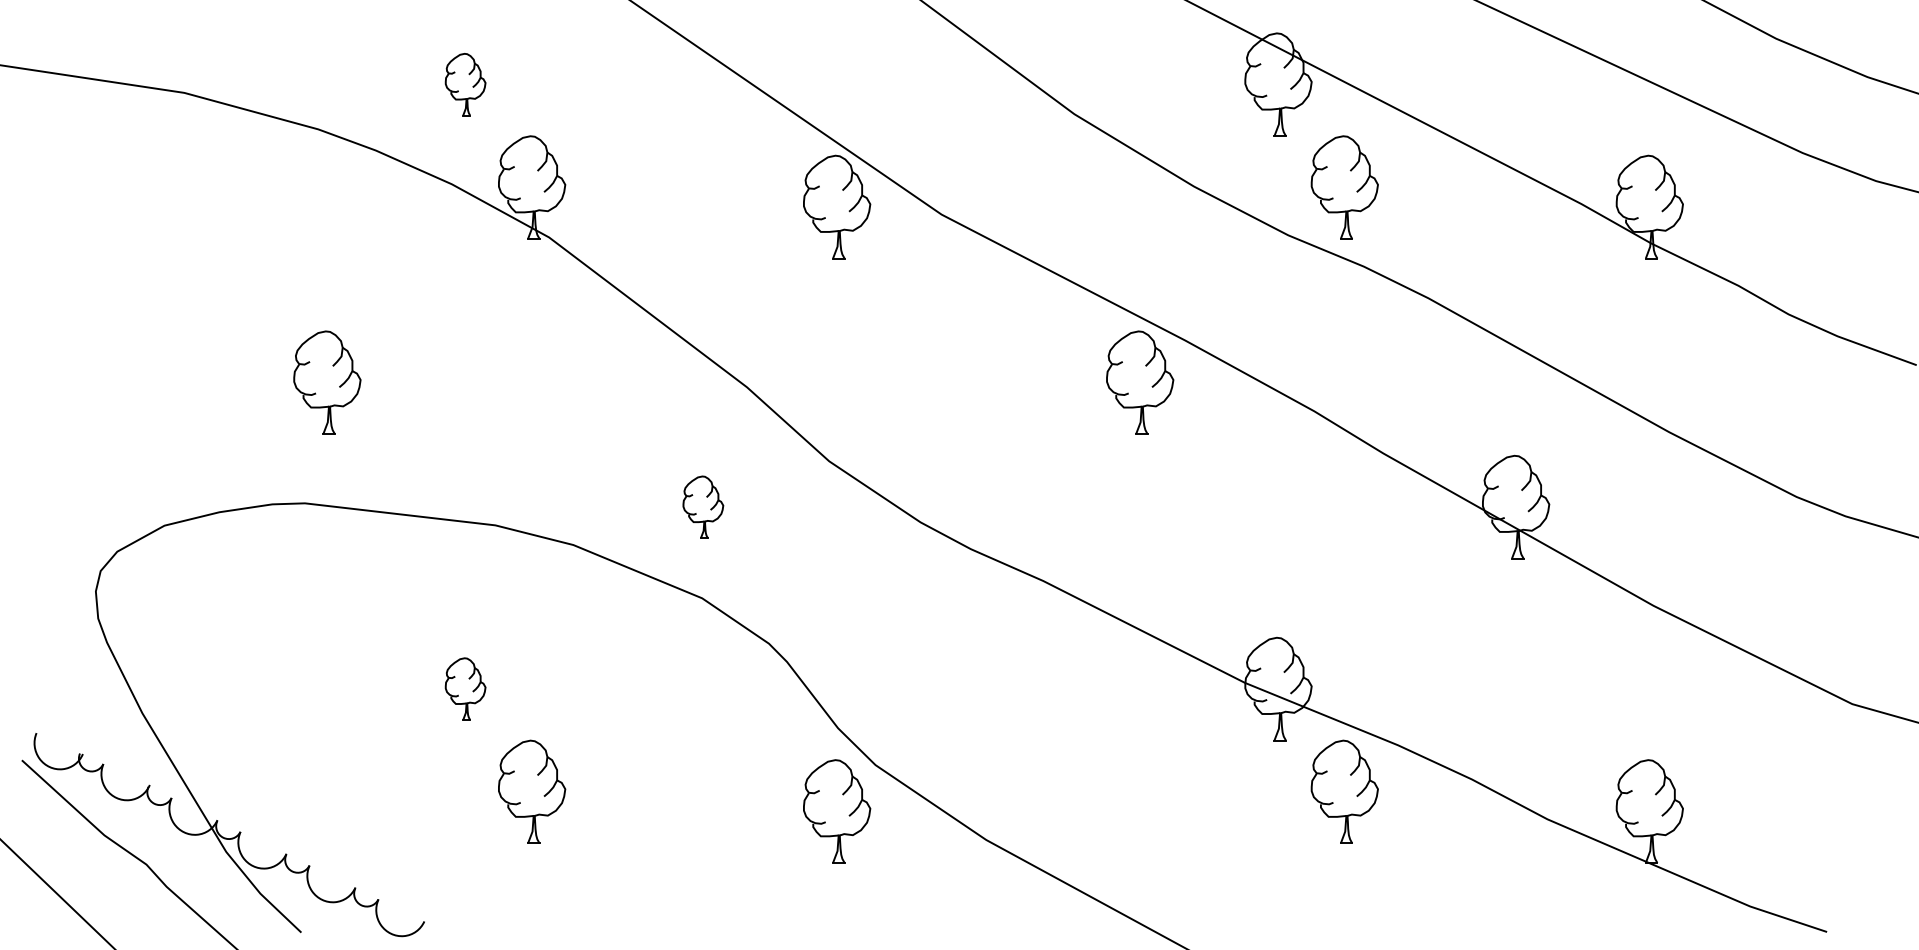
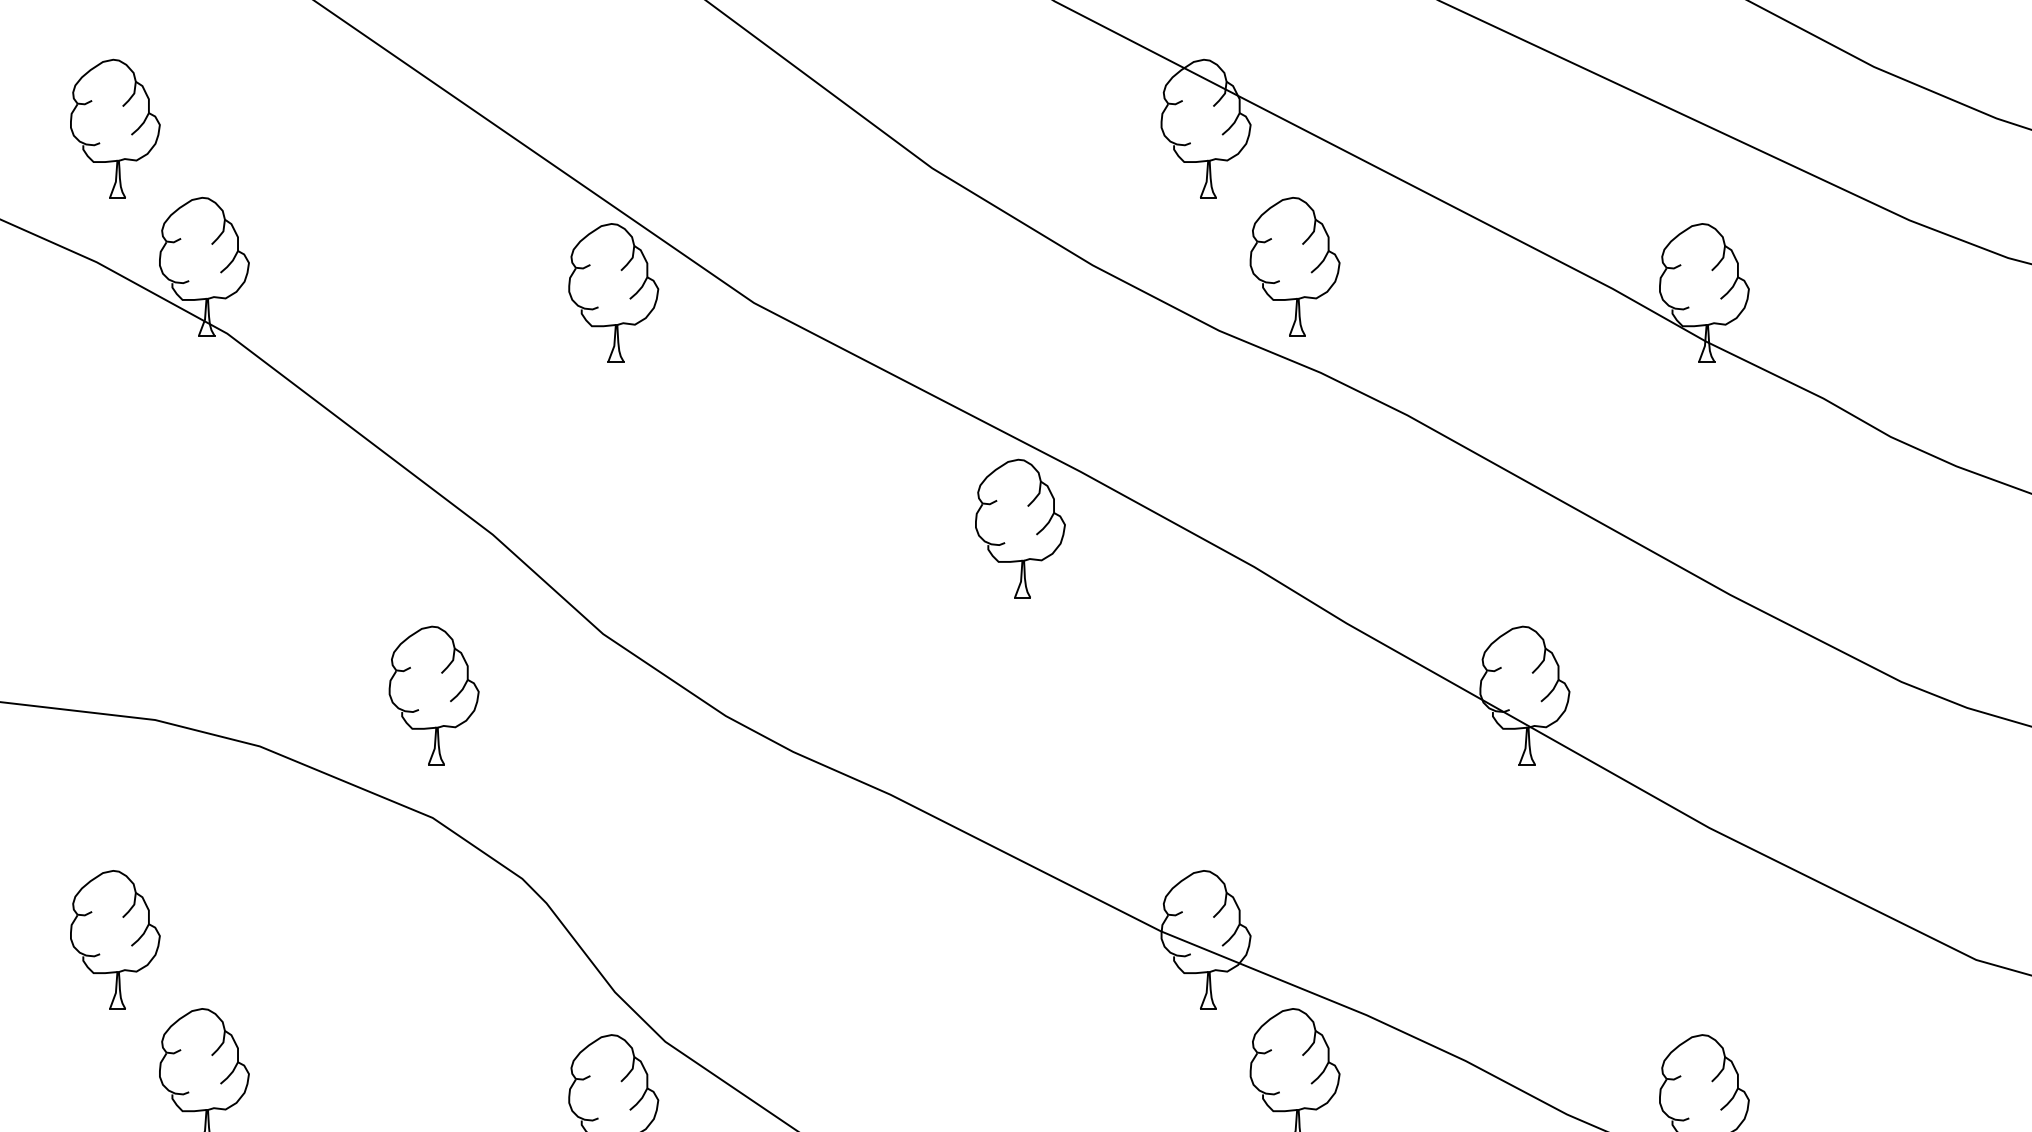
part: (465, 84) -> (115, 128), size x1.67
part: (703, 507) -> (434, 696), size x1.67
part: (465, 688) -> (115, 938), size x1.67

